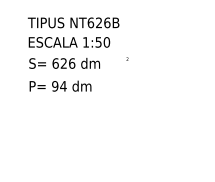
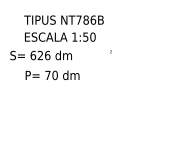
text: (94, 22) -> (82, 19), NT626B -> NT786B
text: (63, 63) -> (40, 55), moved
text: (59, 86) -> (51, 75), 94 -> 70

